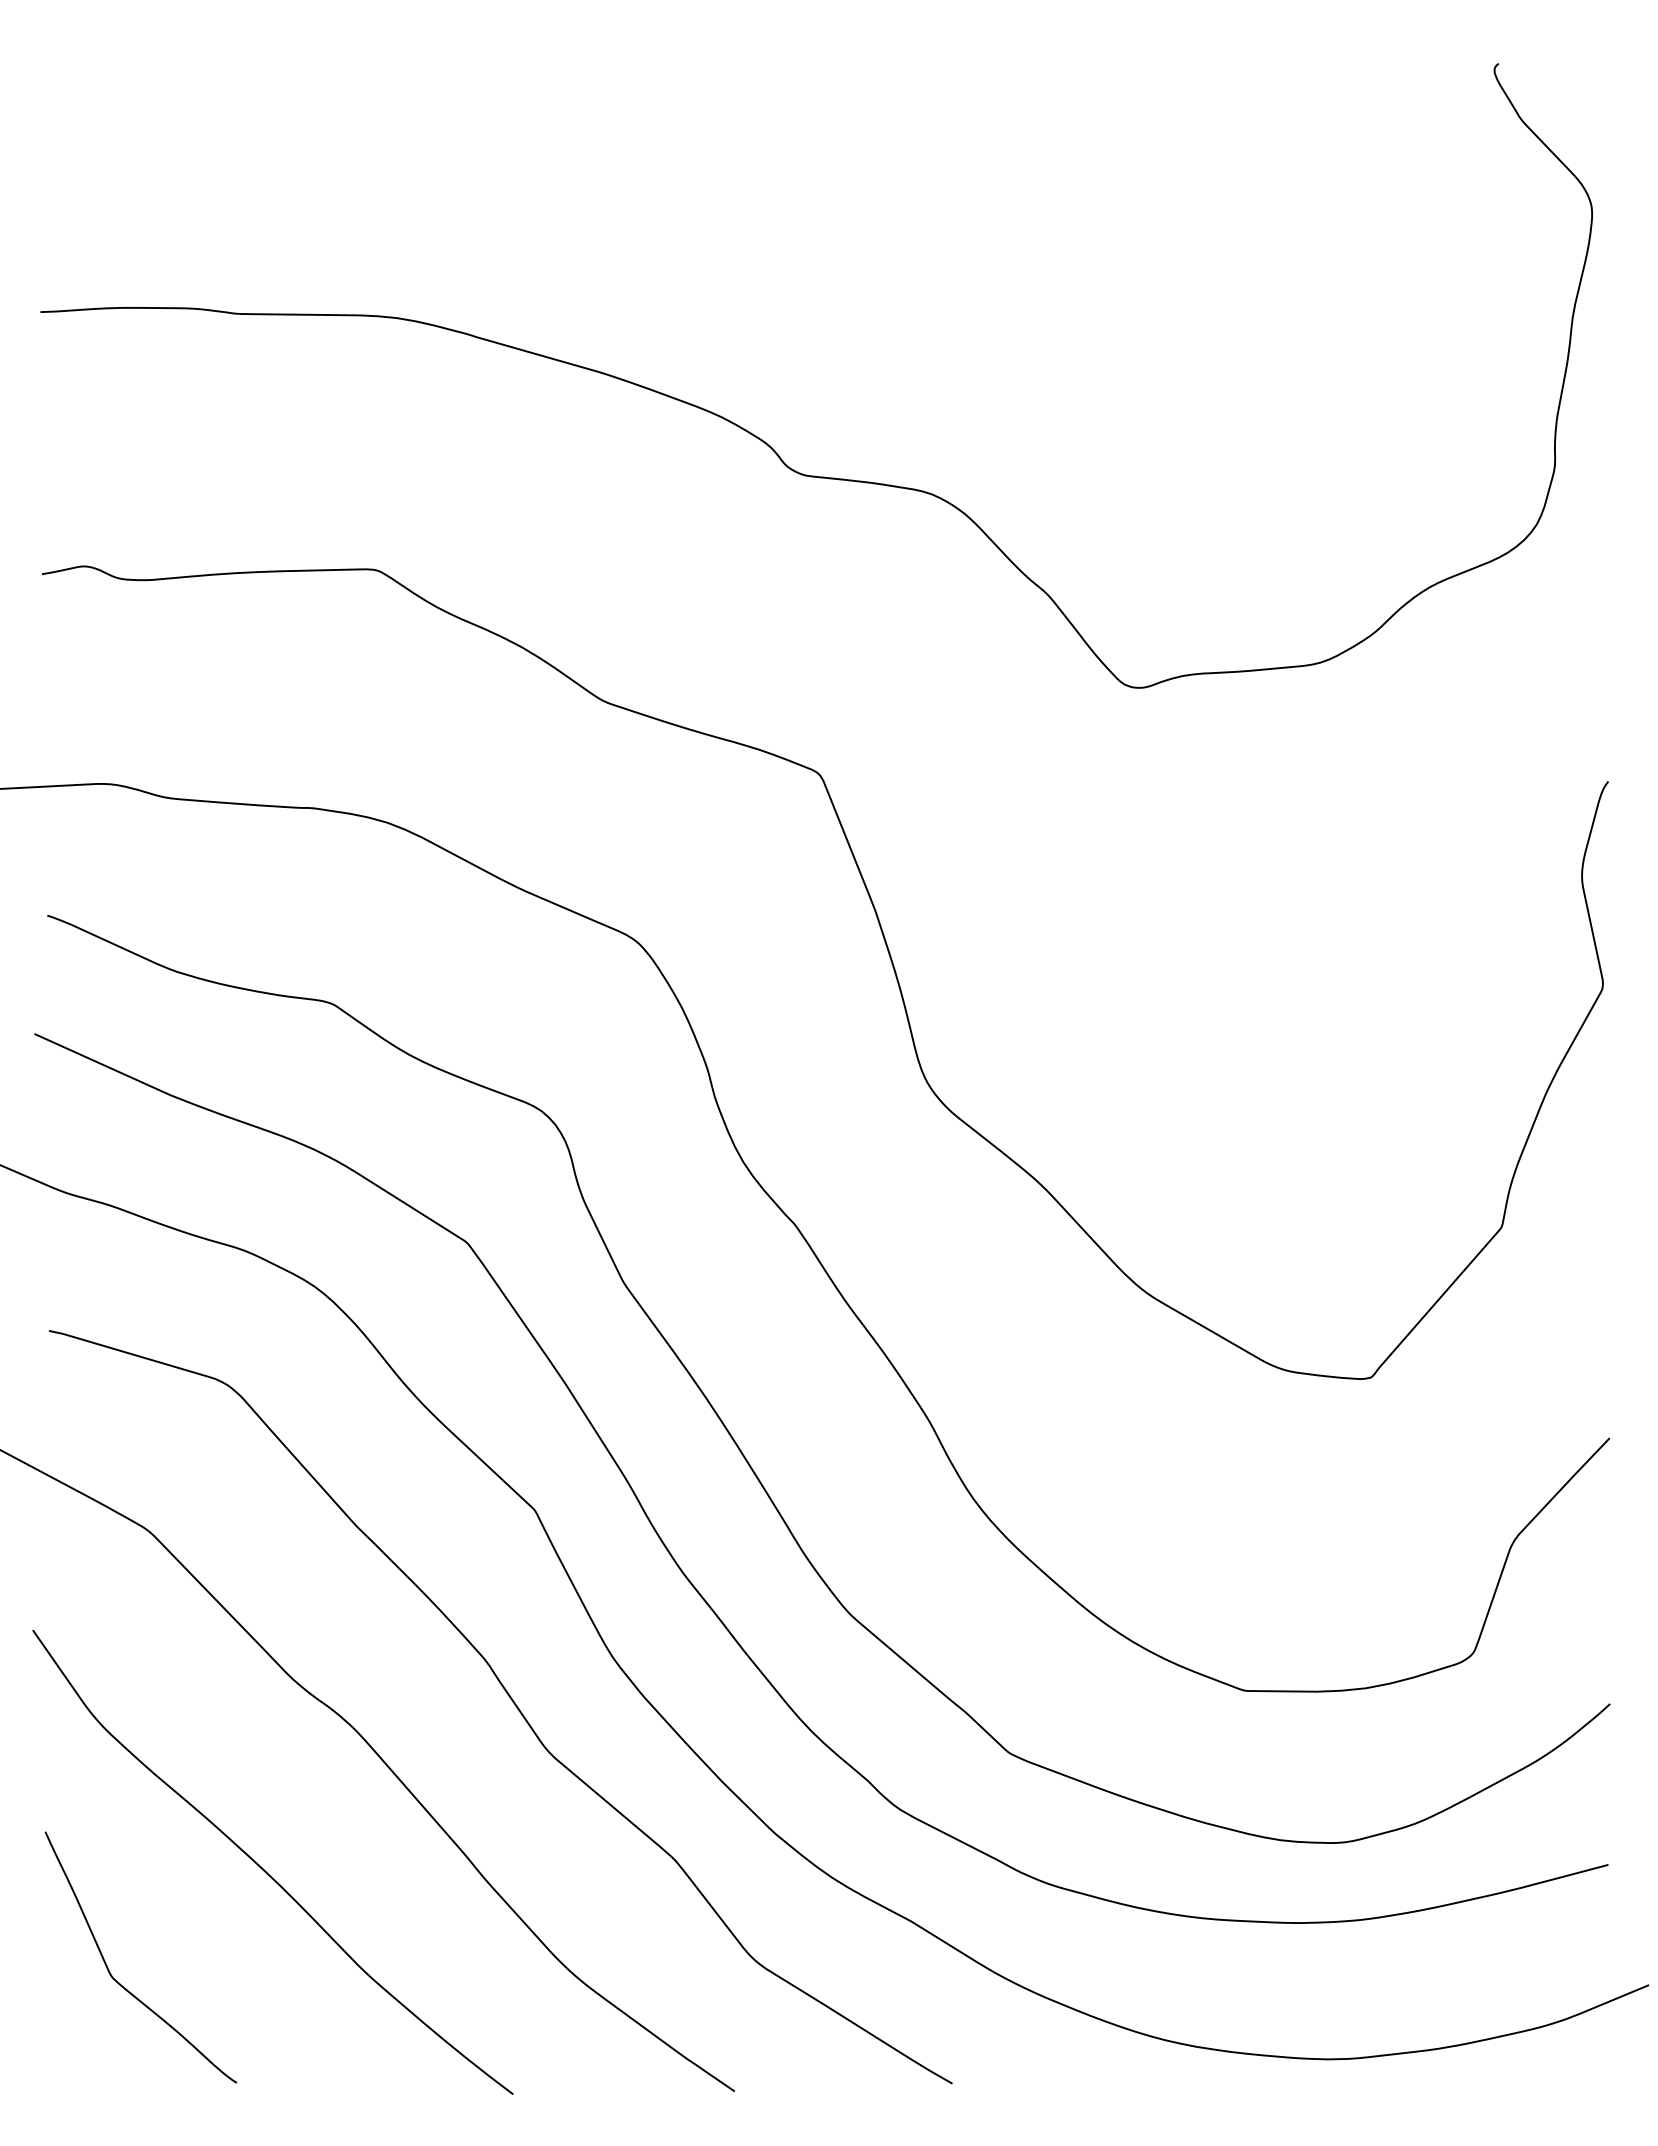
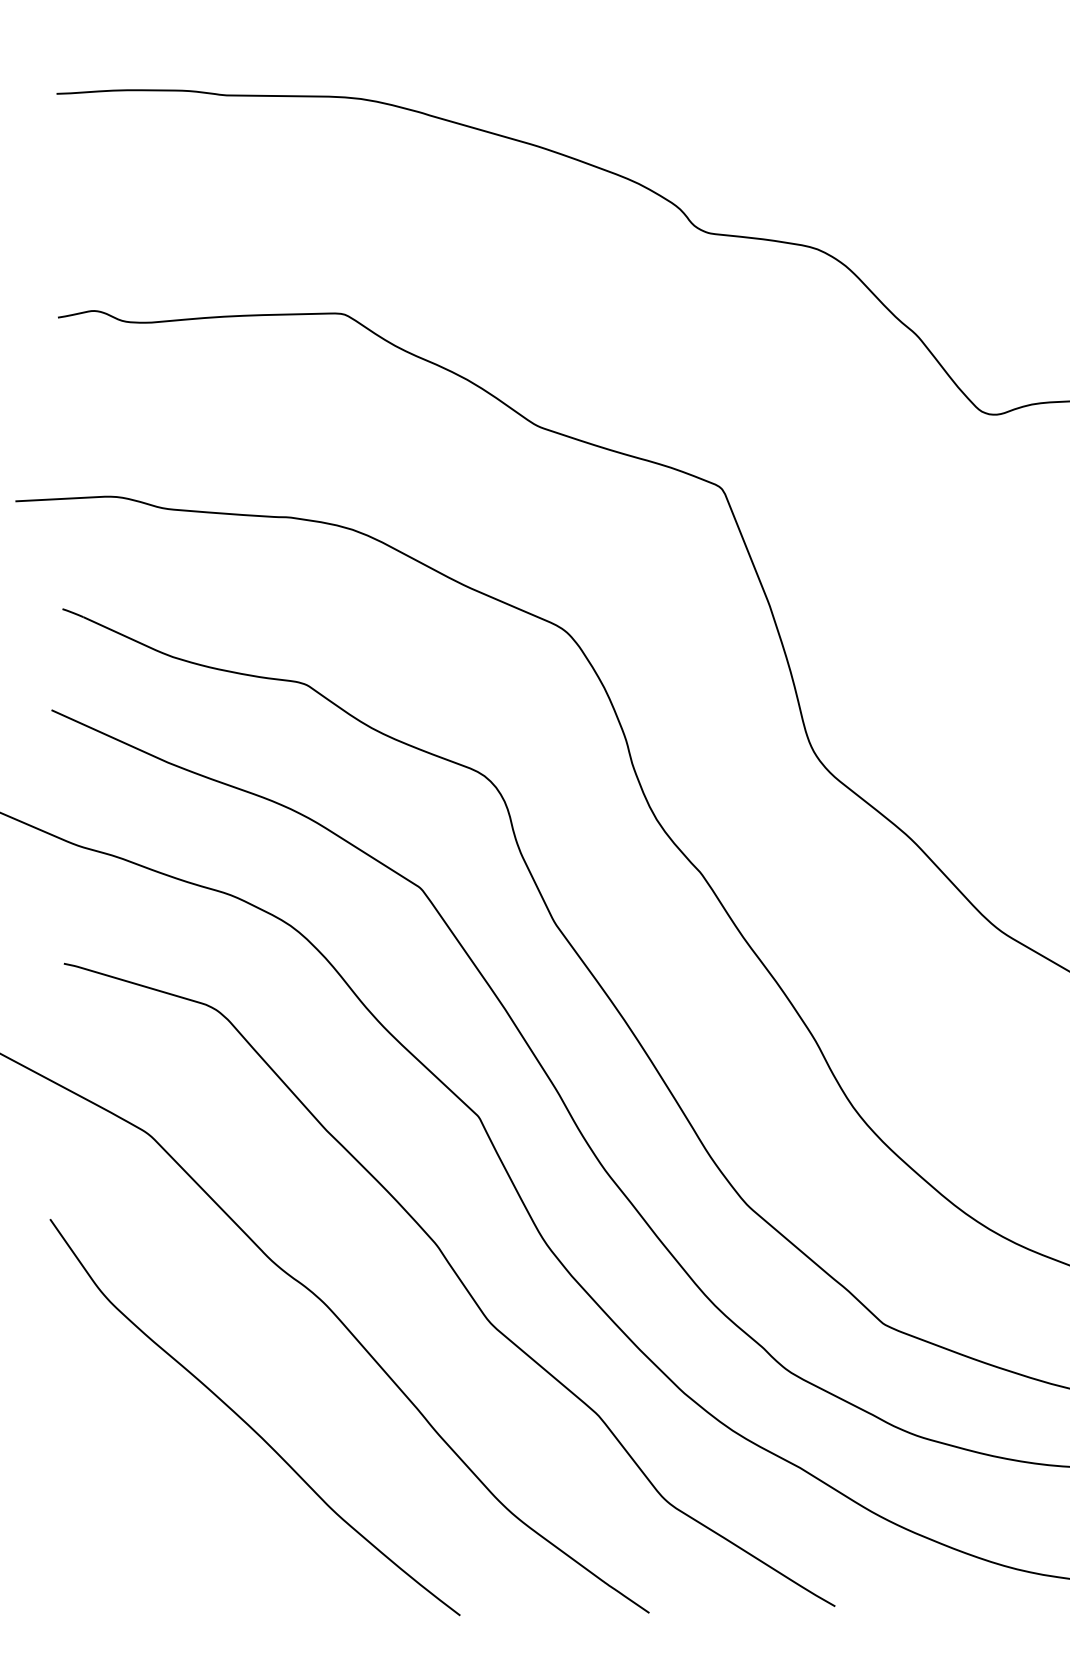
curve: (118, 1981) -> (123, 1519), removed

